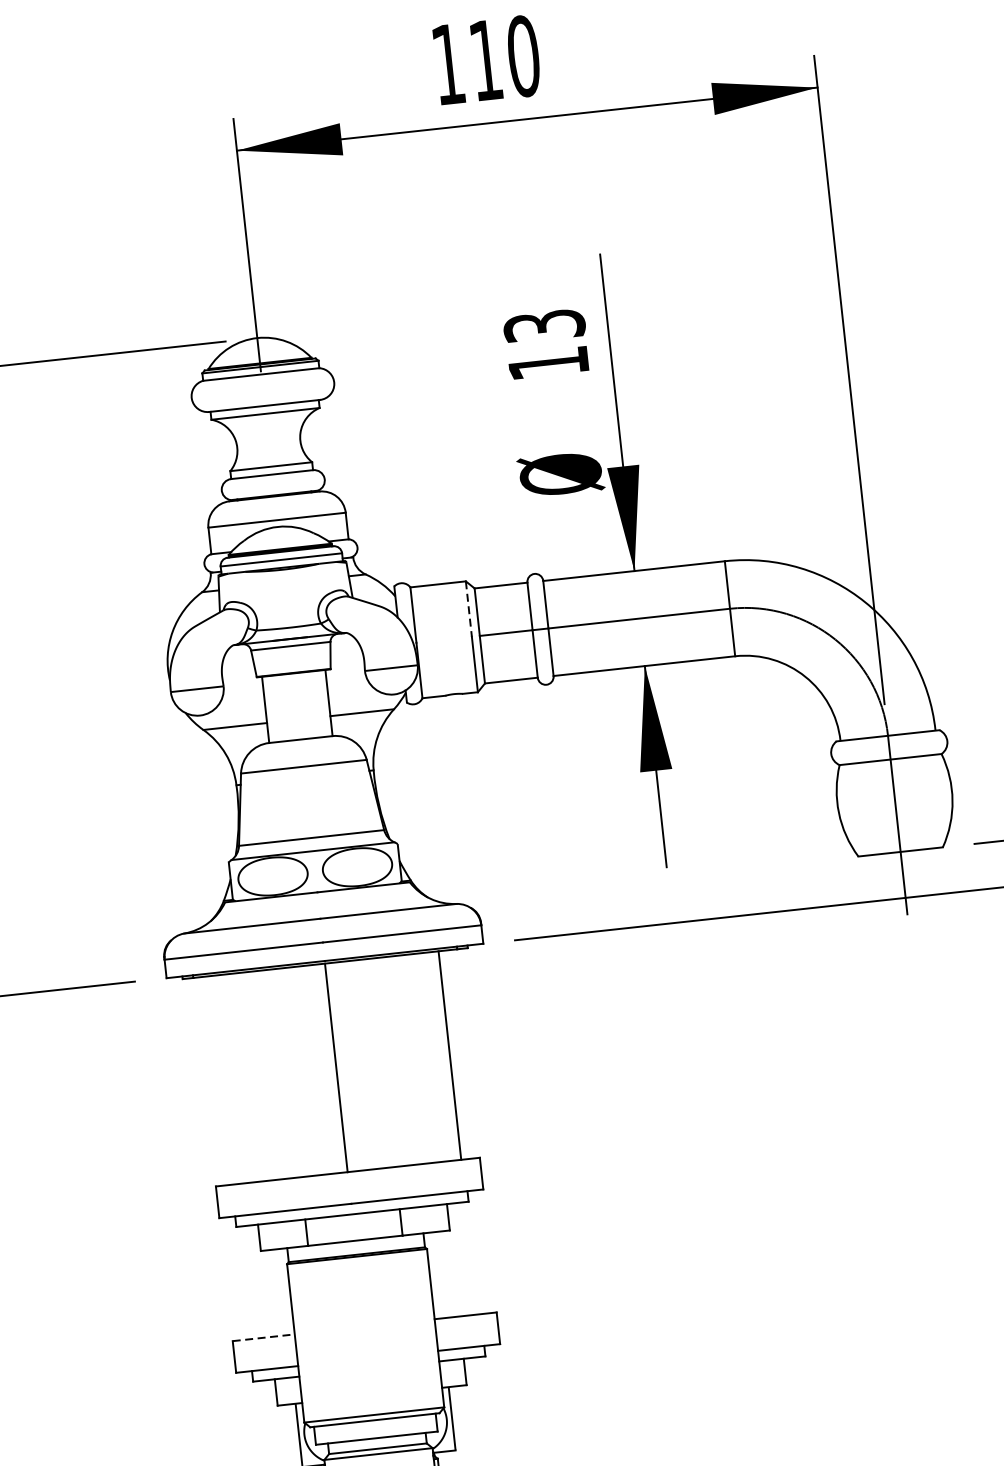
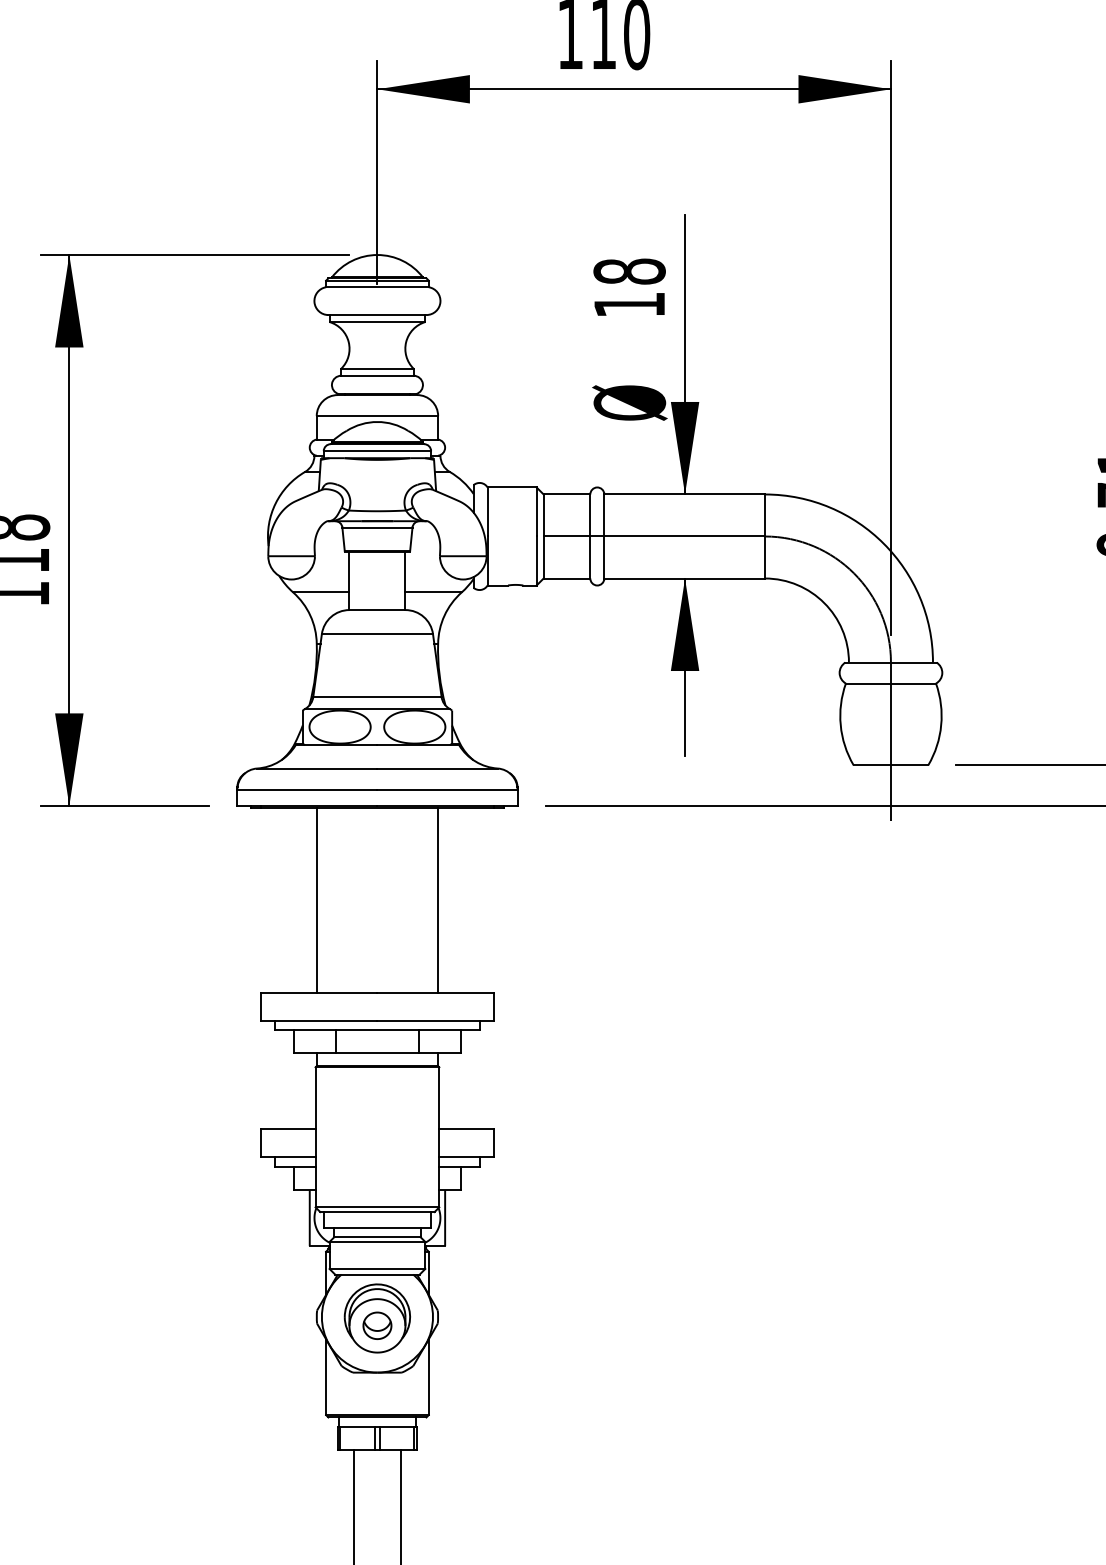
text: (544, 325) -> (629, 271), 13 -> 18
line: (468, 608) -> (536, 511), dashed -> solid
line: (449, 1055) -> (437, 900), moved
line: (336, 1067) -> (317, 900), moved
line: (264, 1337) -> (288, 1129), dashed -> solid

